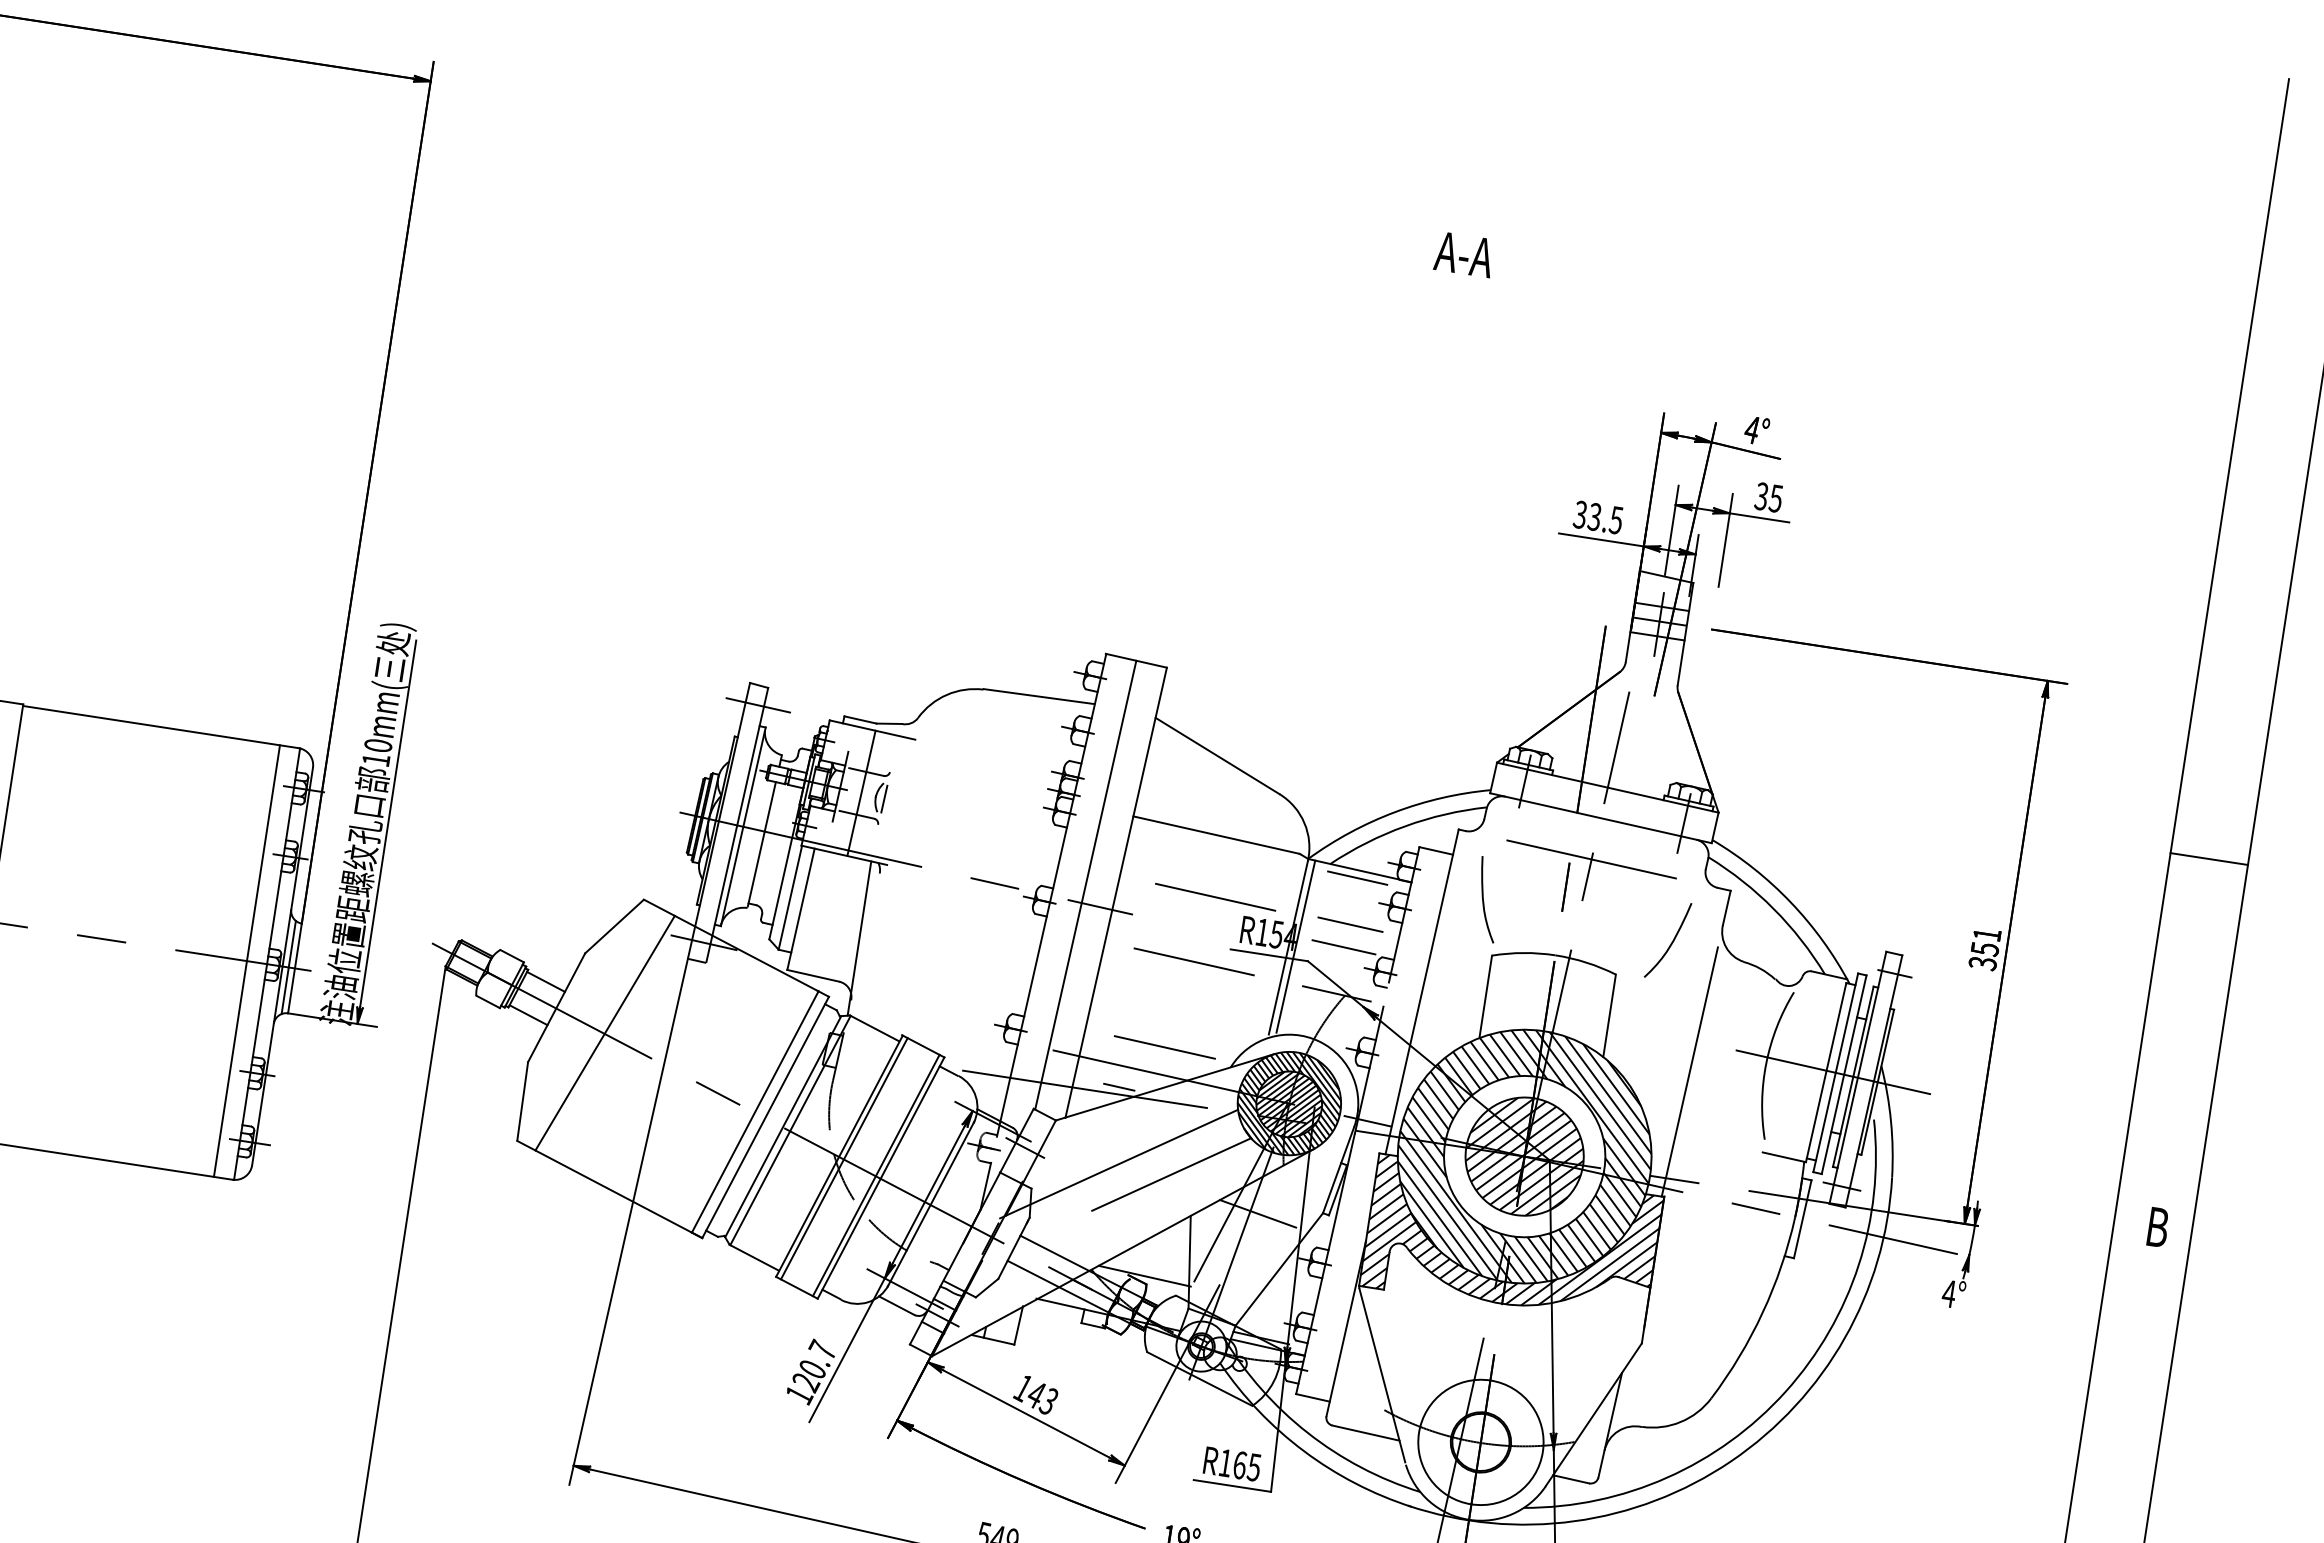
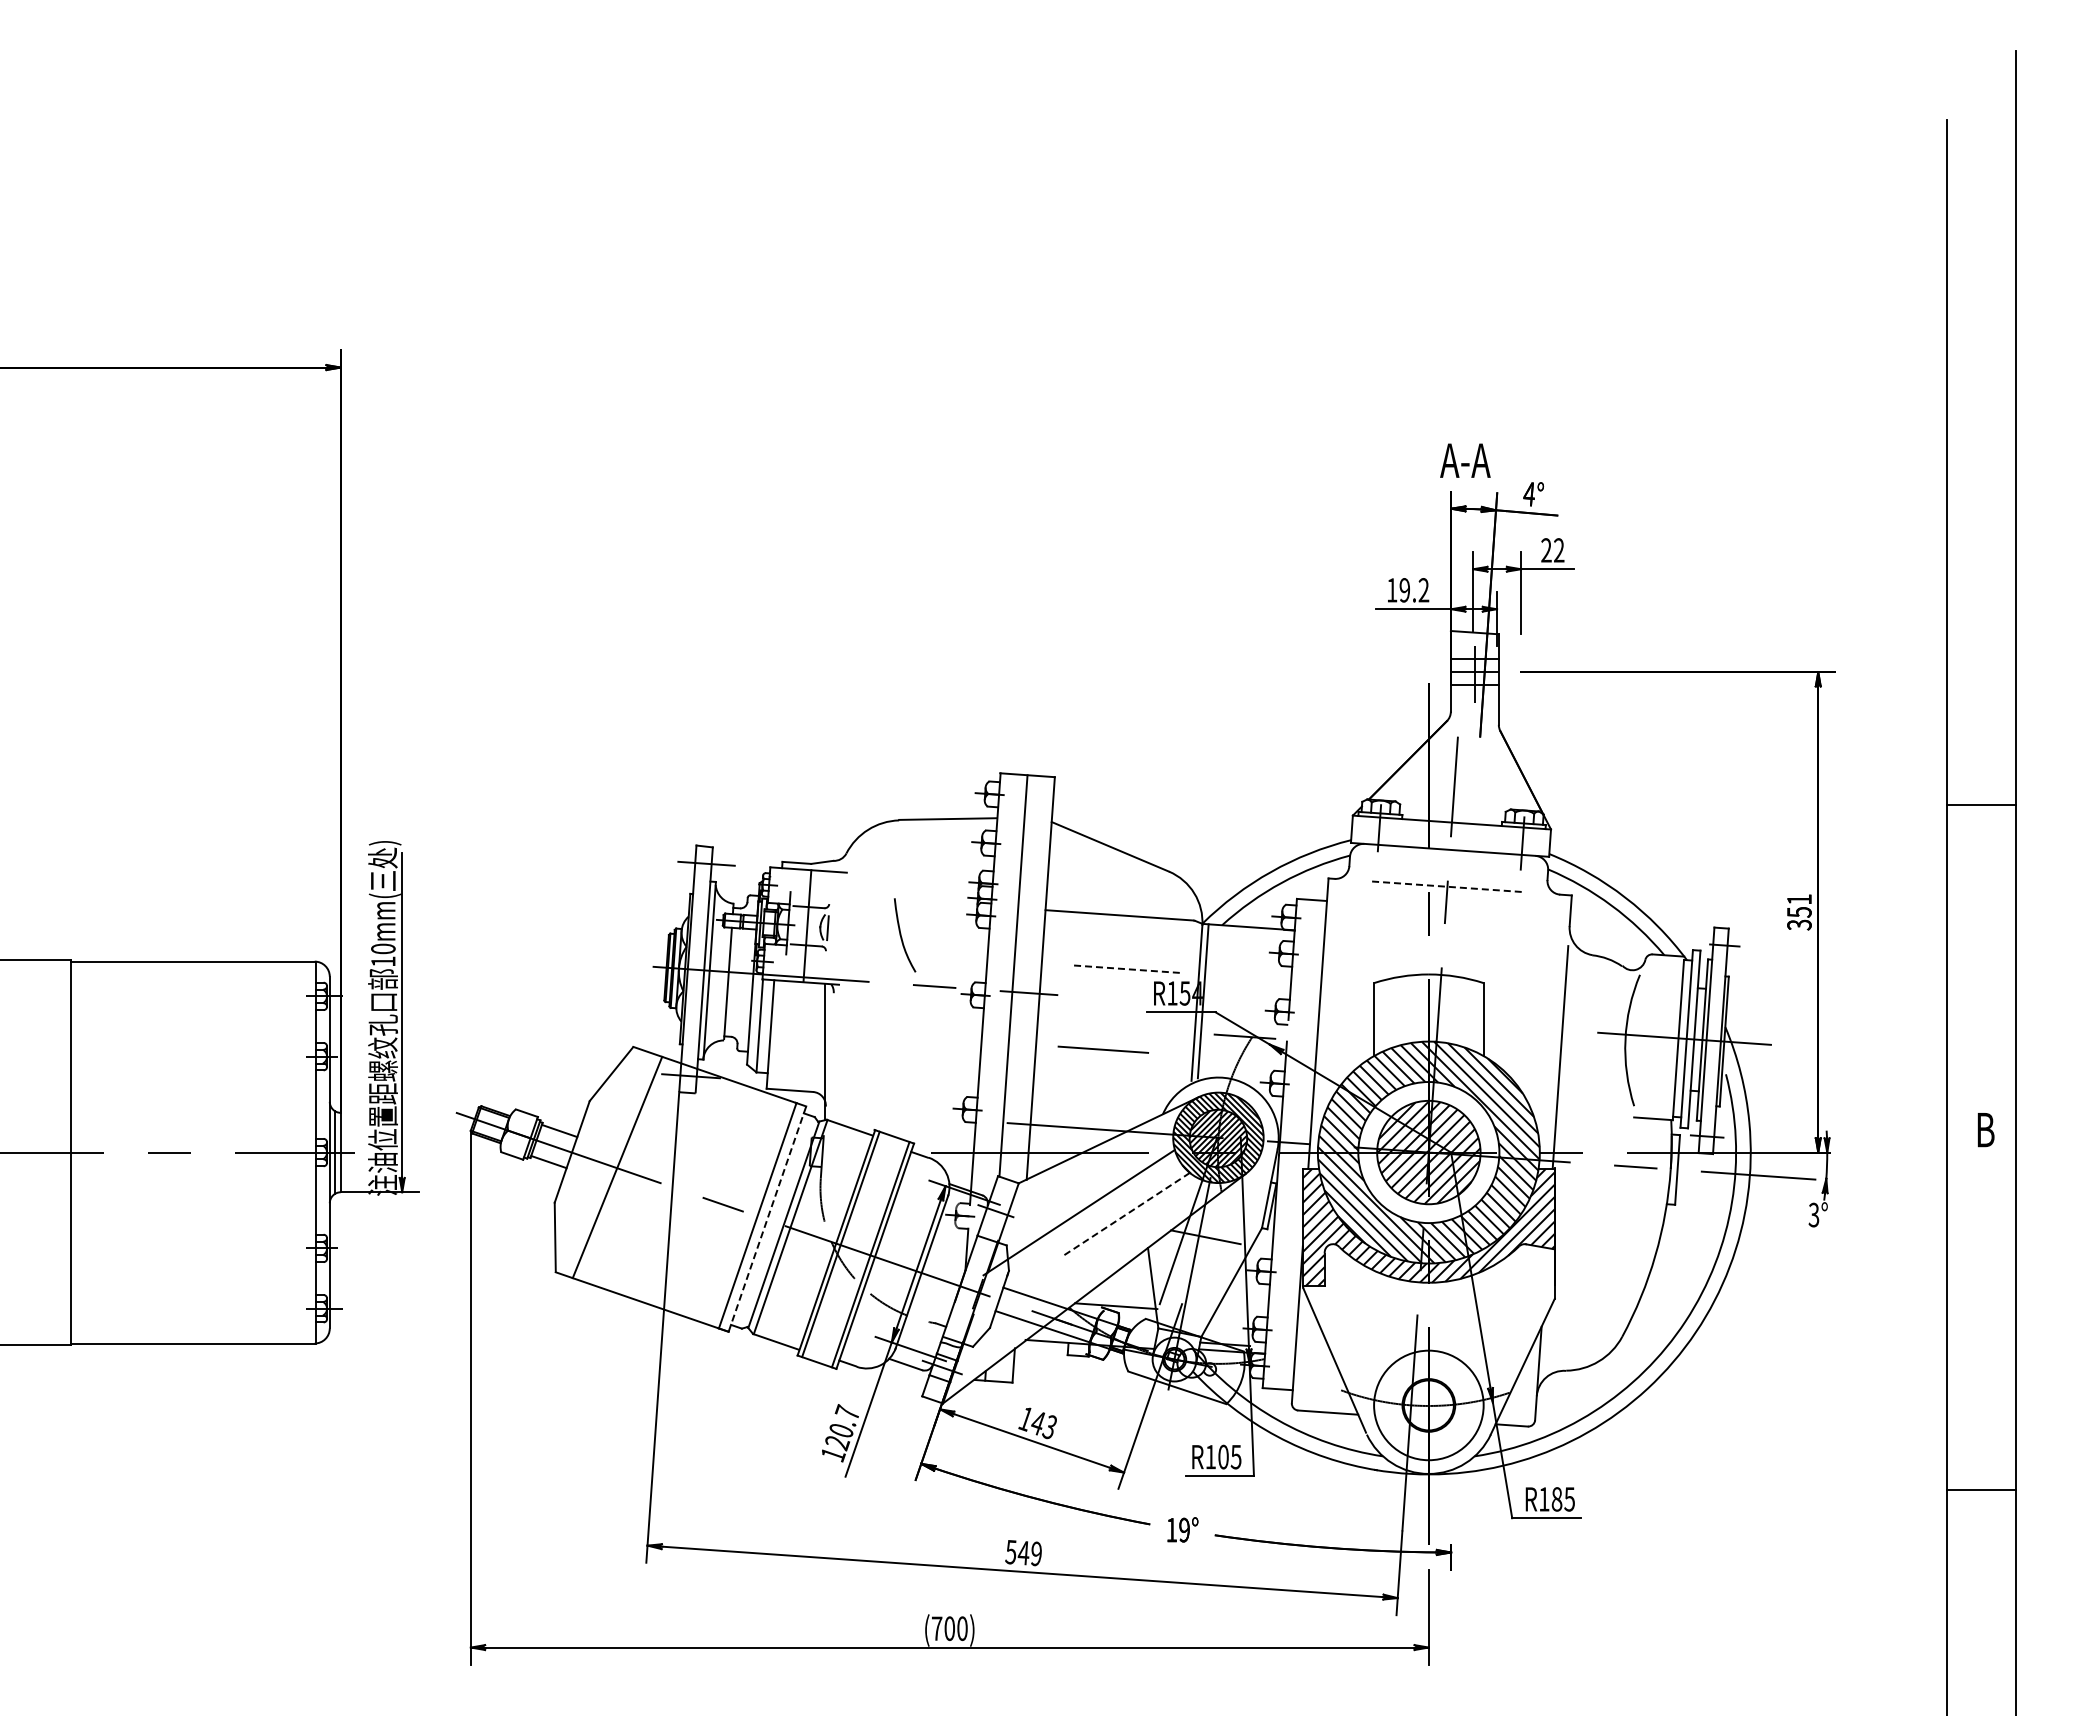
text: (1464, 254) -> (1465, 460), moved
text: (1768, 497) -> (1552, 550), 35 -> 22
text: (1597, 517) -> (1407, 590), 33.5 -> 19.2
line: (1591, 859) -> (1447, 886), solid -> dashed
line: (1357, 877) -> (1247, 933), removed
line: (1215, 897) -> (1127, 969), solid -> dashed
curve: (1484, 901) -> (902, 937), moved
line: (1350, 924) -> (1247, 974), removed
curve: (1671, 941) -> (1527, 947), removed
line: (1343, 947) -> (1244, 995), removed
line: (247, 961) -> (298, 1152), removed
line: (1194, 961) -> (1117, 1027), removed
line: (1163, 1046) -> (1102, 1049), moved
line: (1118, 1087) -> (1068, 1146), removed
line: (765, 1116) -> (767, 1218), solid -> dashed
line: (1170, 1175) -> (1125, 1215), solid -> dashed
text: (1948, 1293) -> (1813, 1214), 4° -> 3°
text: (1240, 1464) -> (1223, 1456), R165 -> R105

